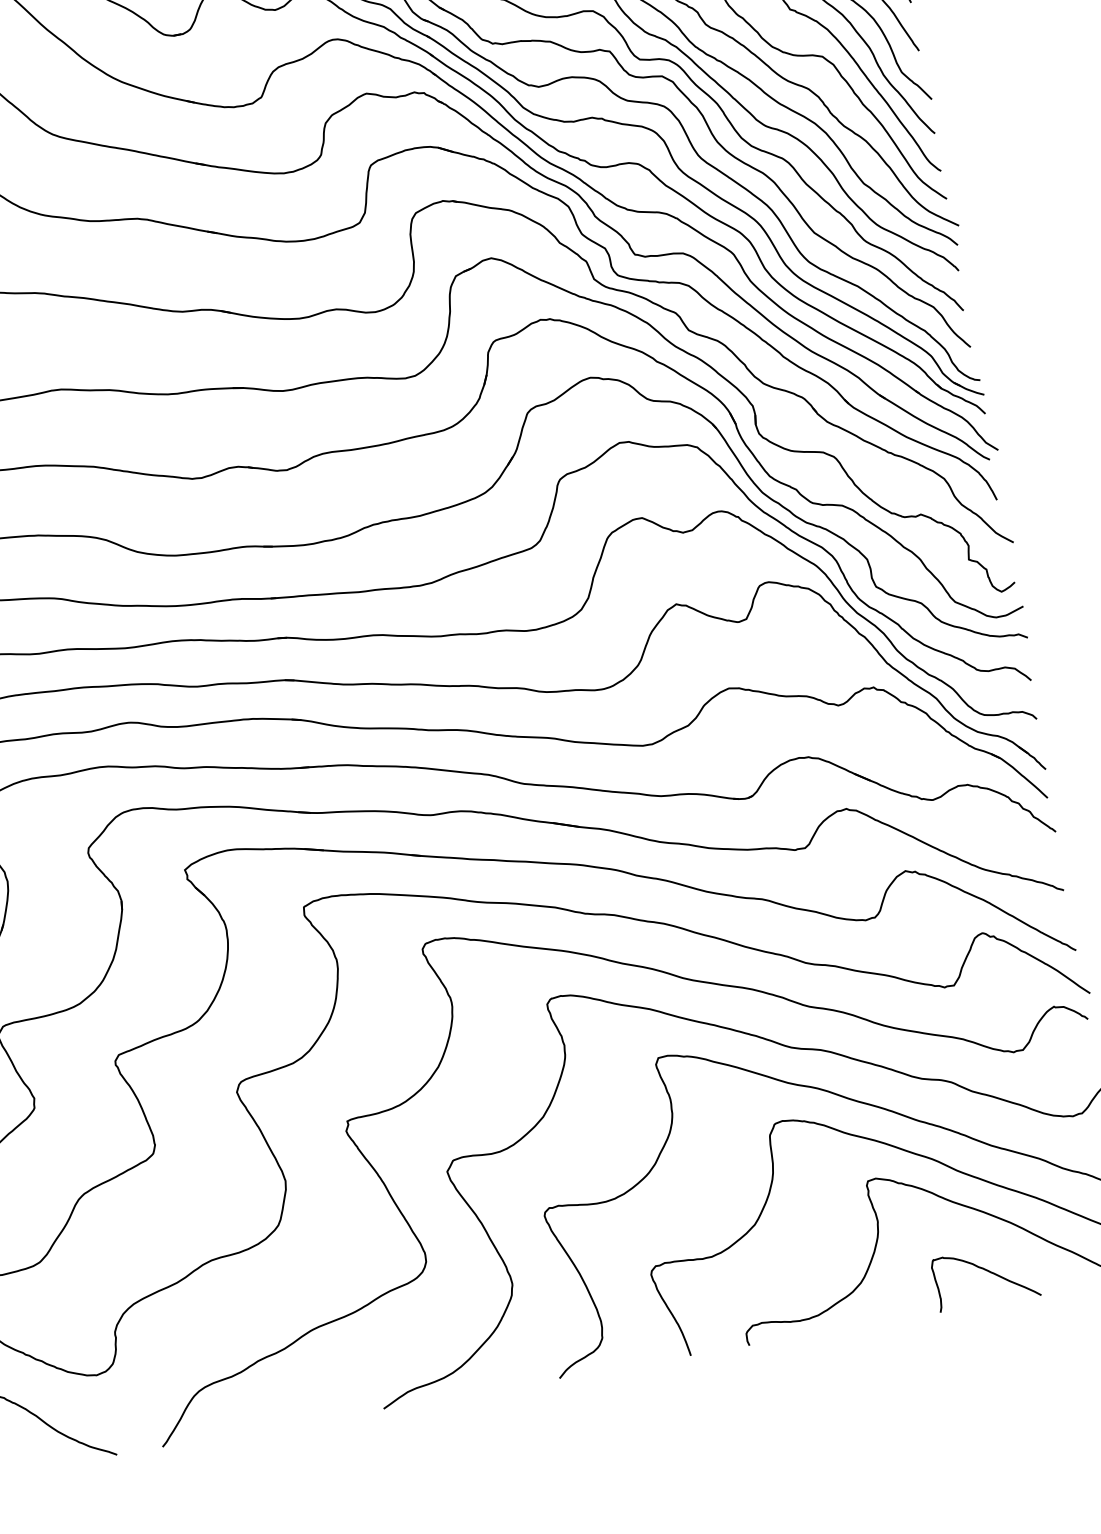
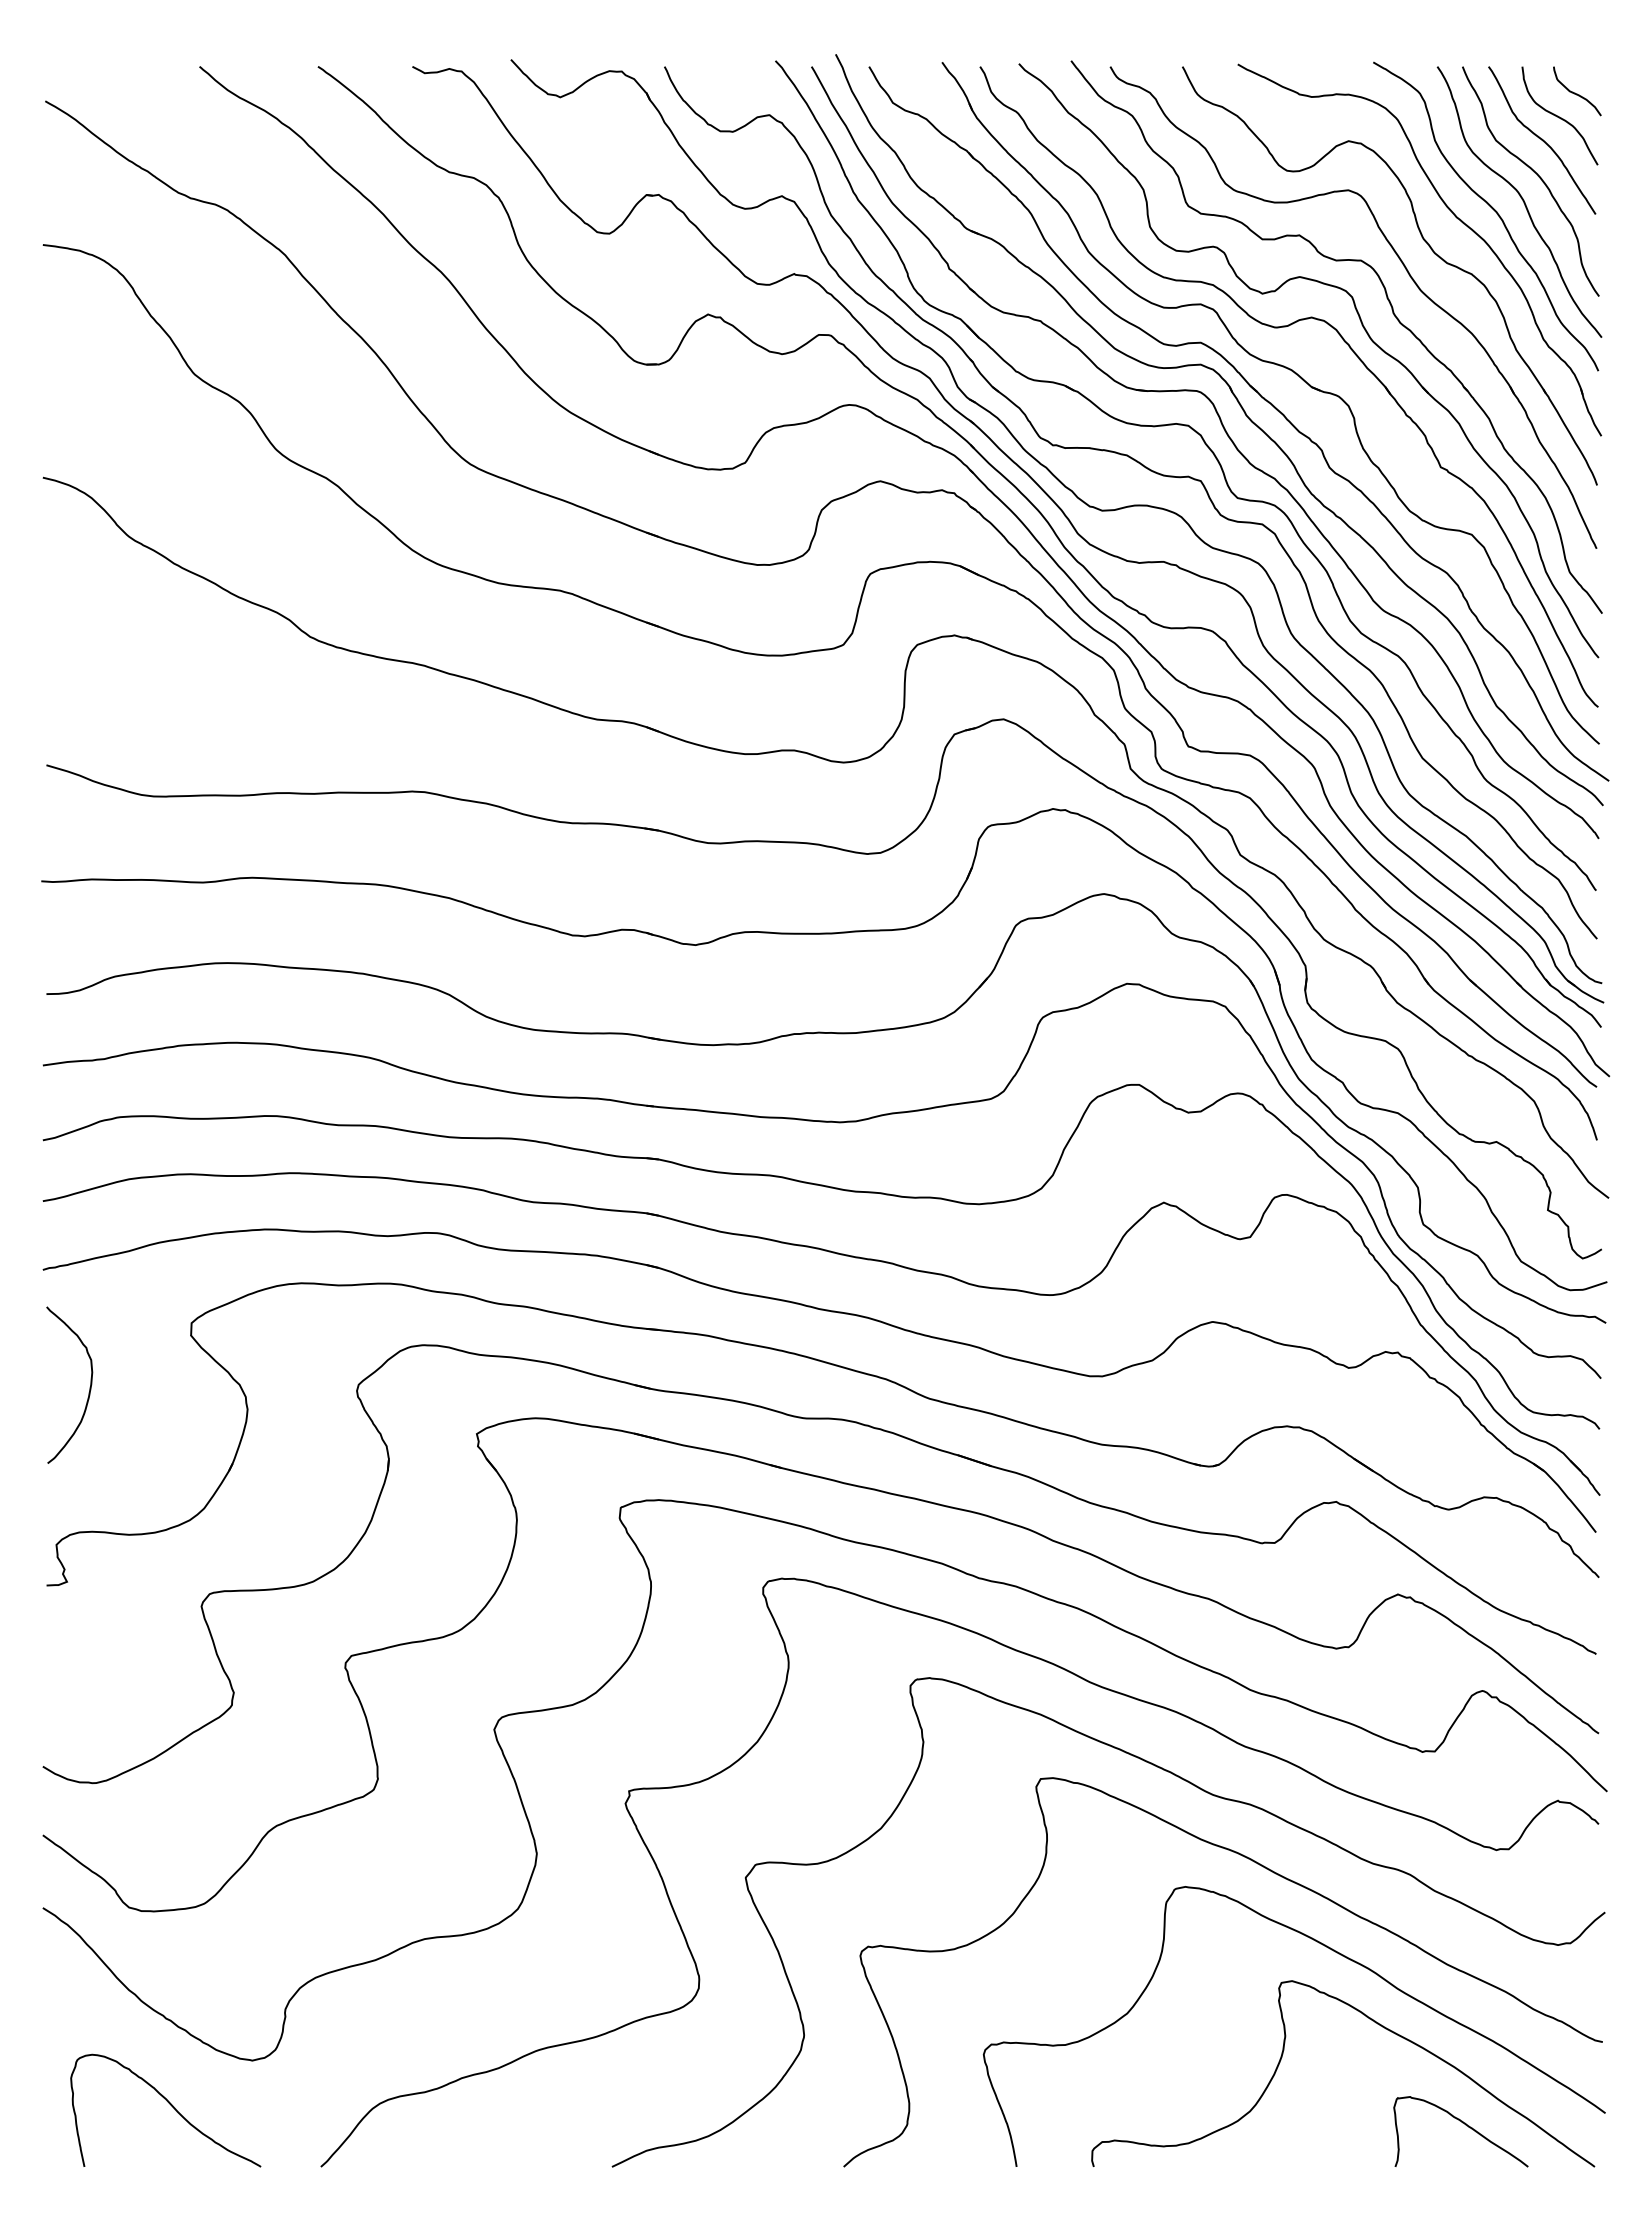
curve: (988, 1272) -> (1465, 2125), moved

